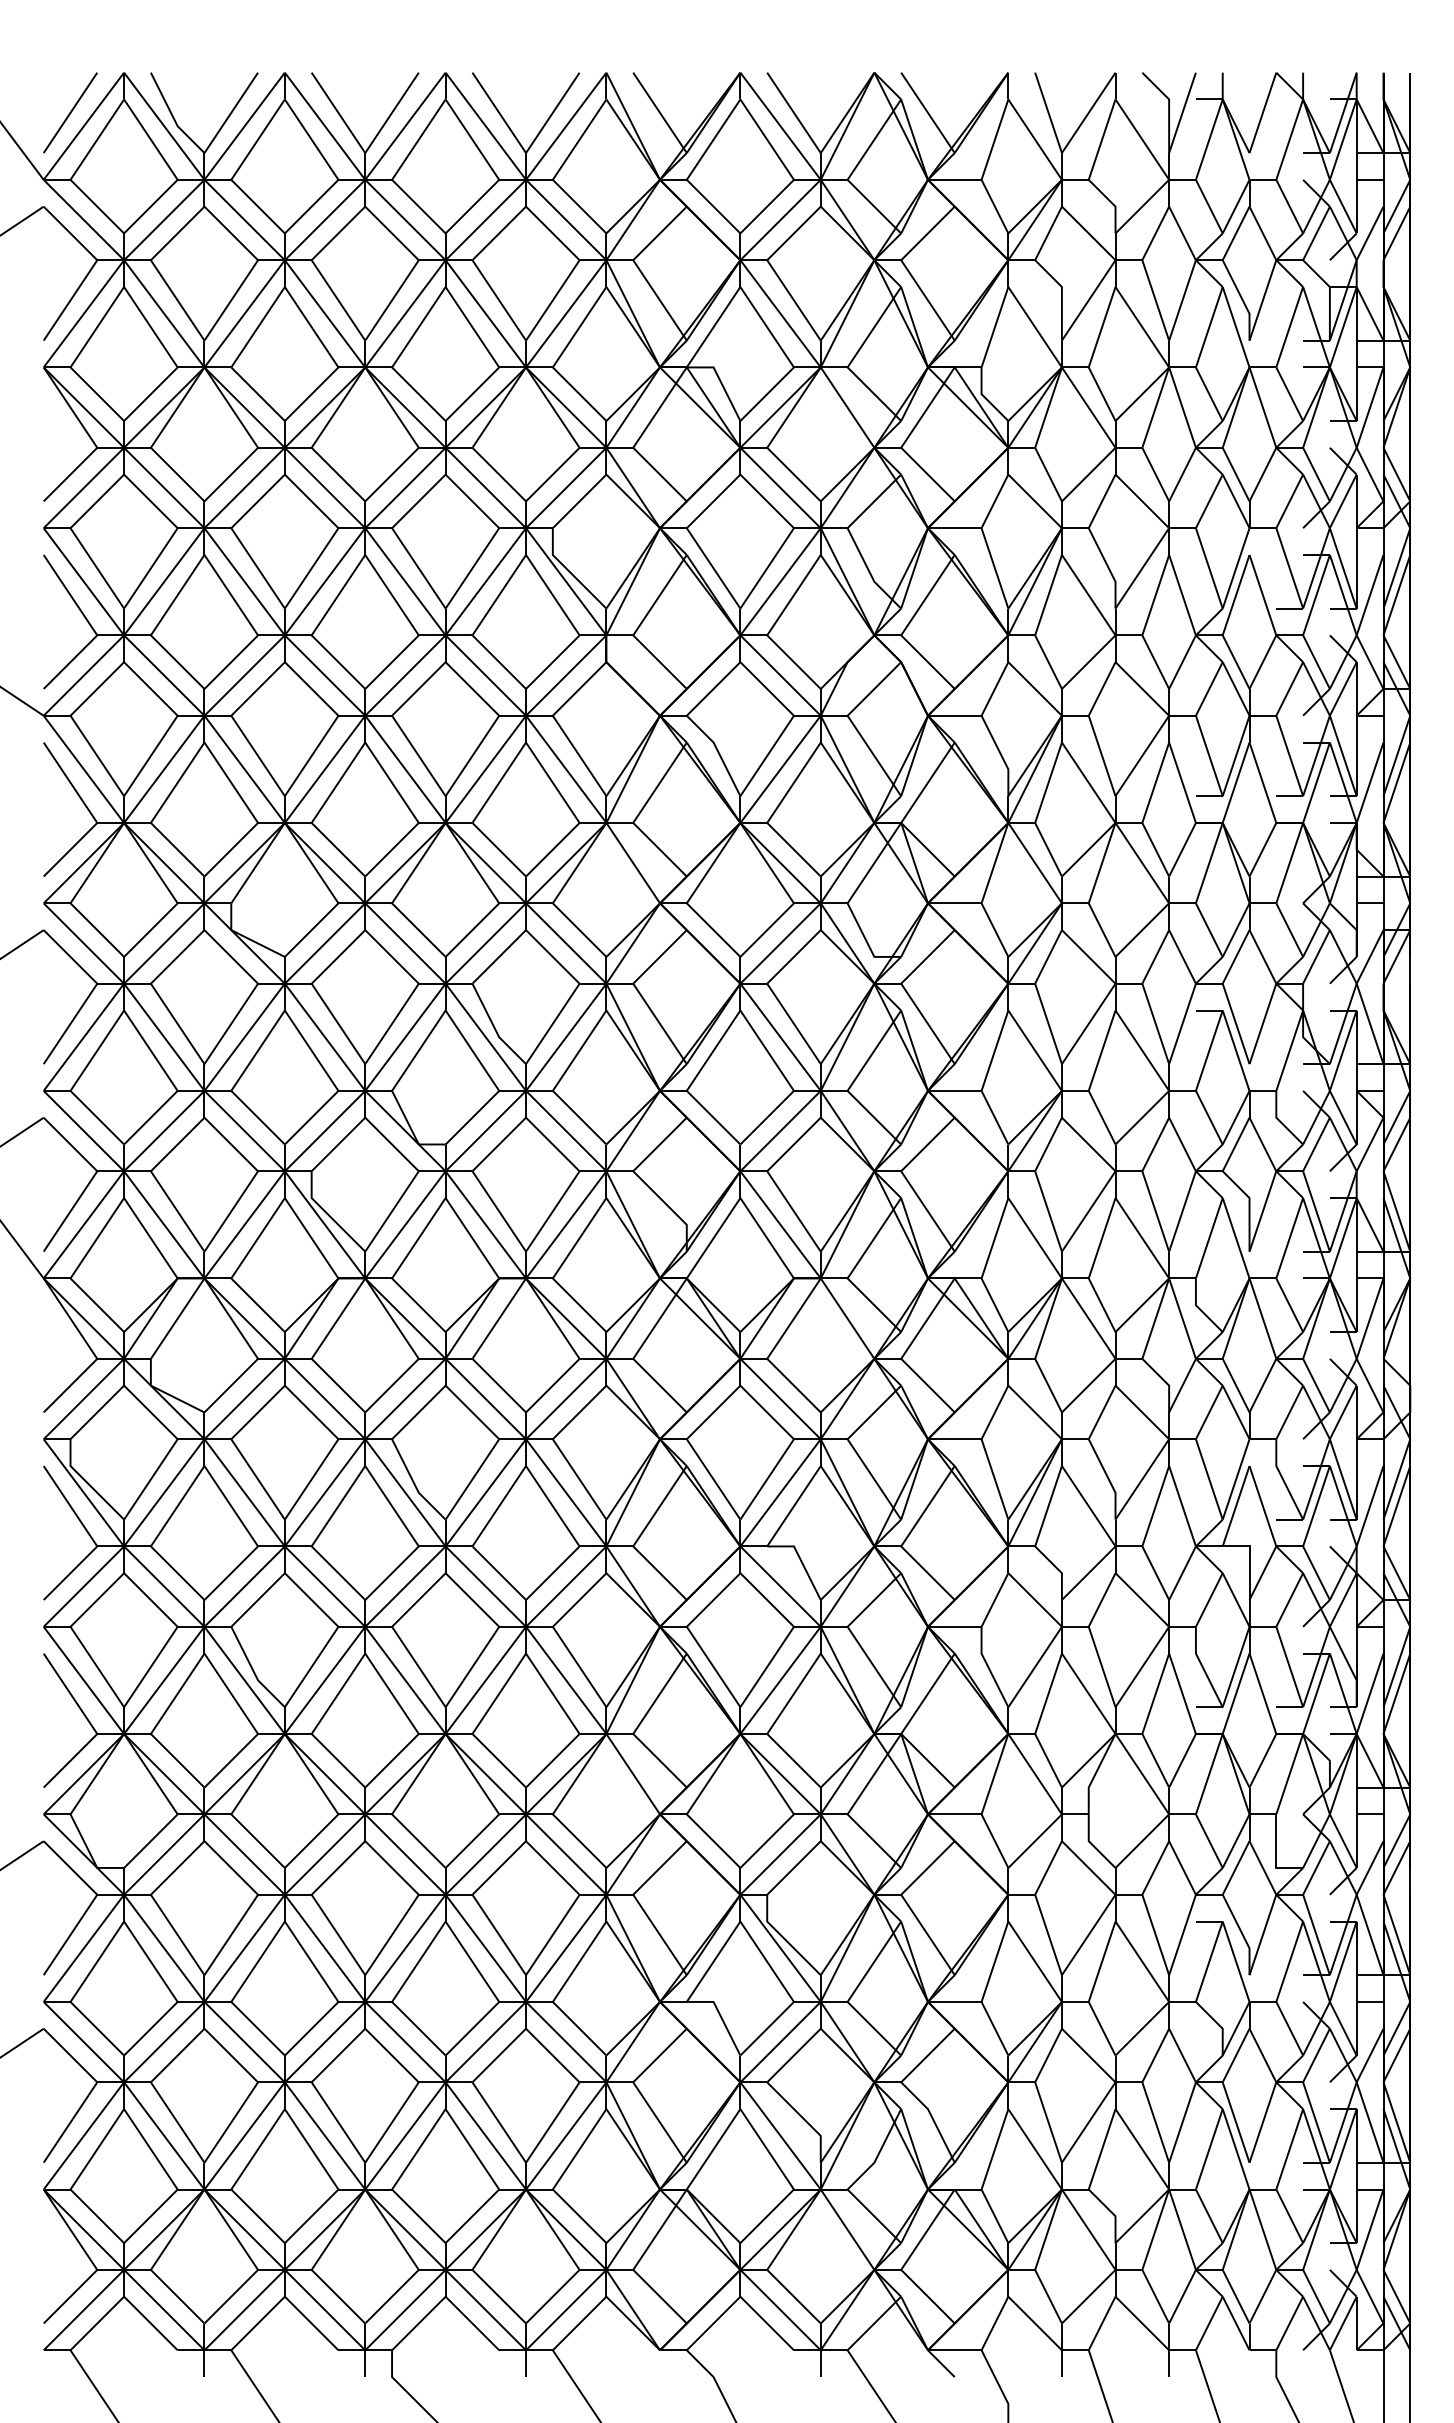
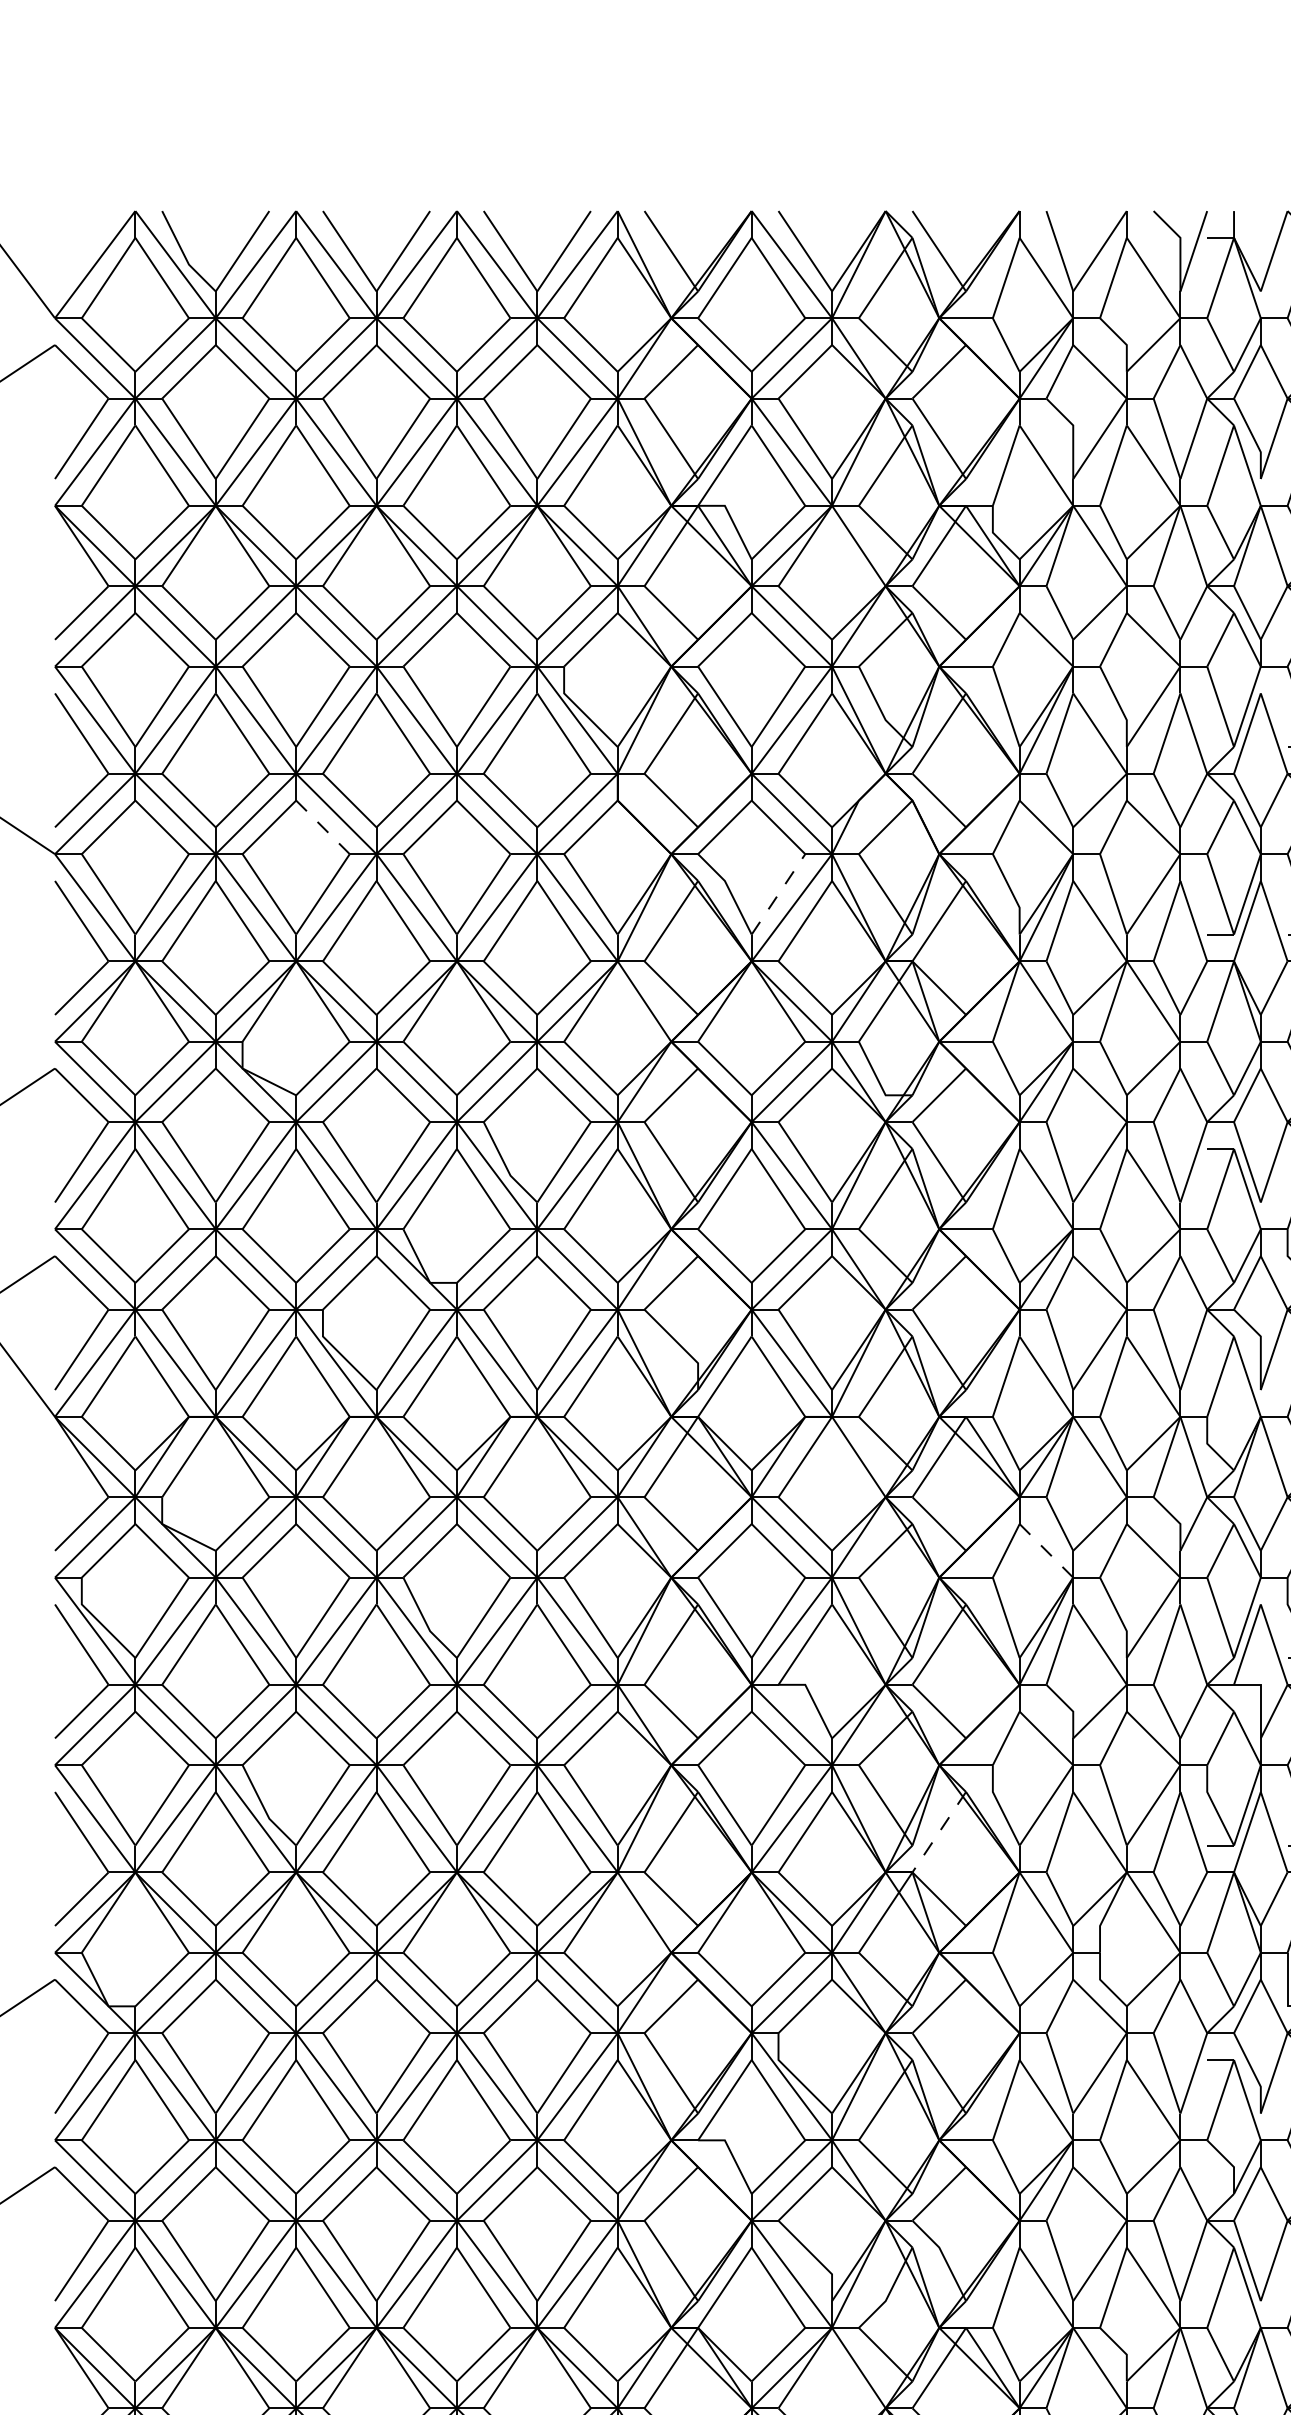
line: (70, 112) -> (81, 250), removed
line: (311, 688) -> (322, 826), solid -> dashed
line: (767, 755) -> (778, 893), solid -> dashed
line: (1035, 1412) -> (1046, 1550), solid -> dashed
line: (927, 1694) -> (938, 1832), solid -> dashed

